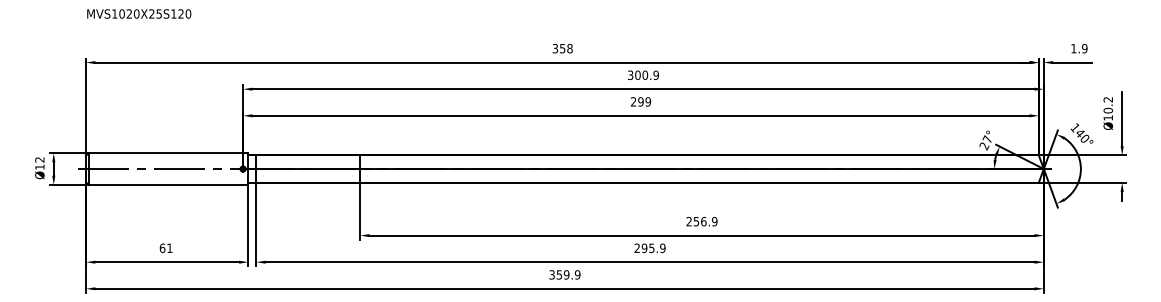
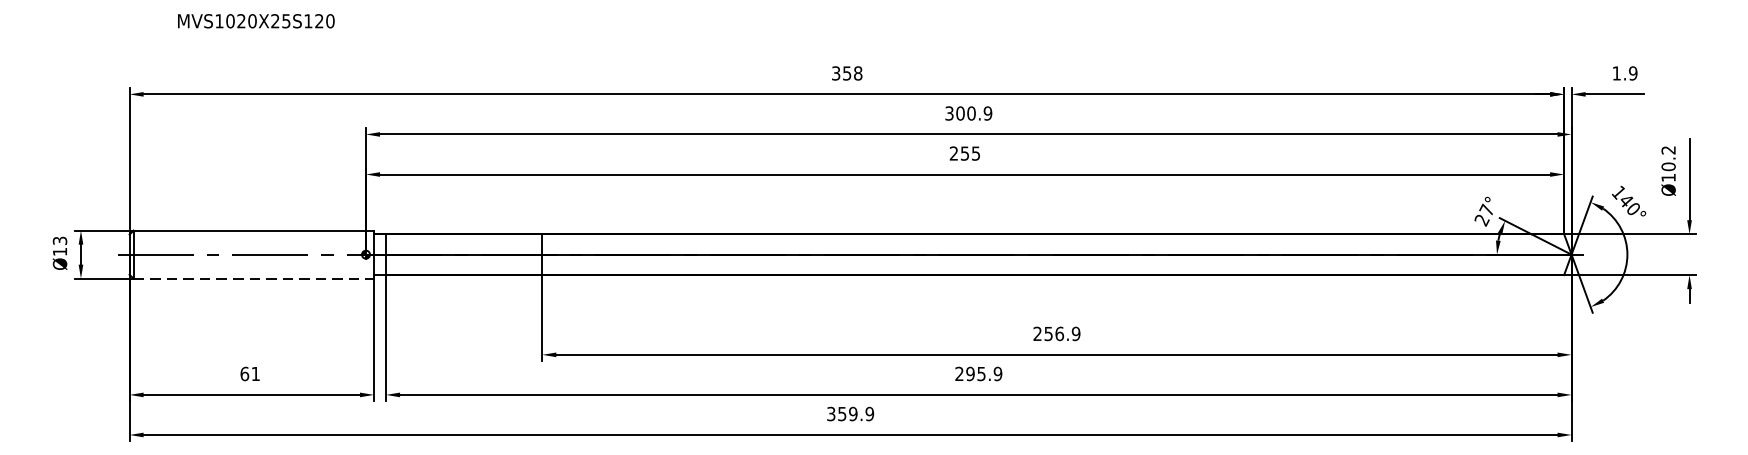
text: (139, 13) -> (256, 20), moved
text: (644, 101) -> (970, 152), 299 -> 255
text: (39, 159) -> (59, 240), Ø12 -> Ø13
line: (166, 185) -> (250, 279), solid -> dashed

